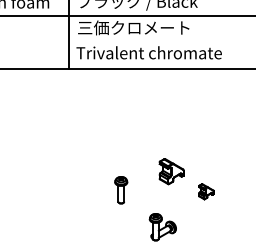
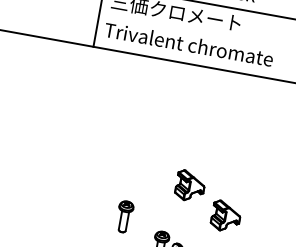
part: (121, 190) -> (124, 217), moved
part: (206, 191) -> (226, 216), size x1.67

